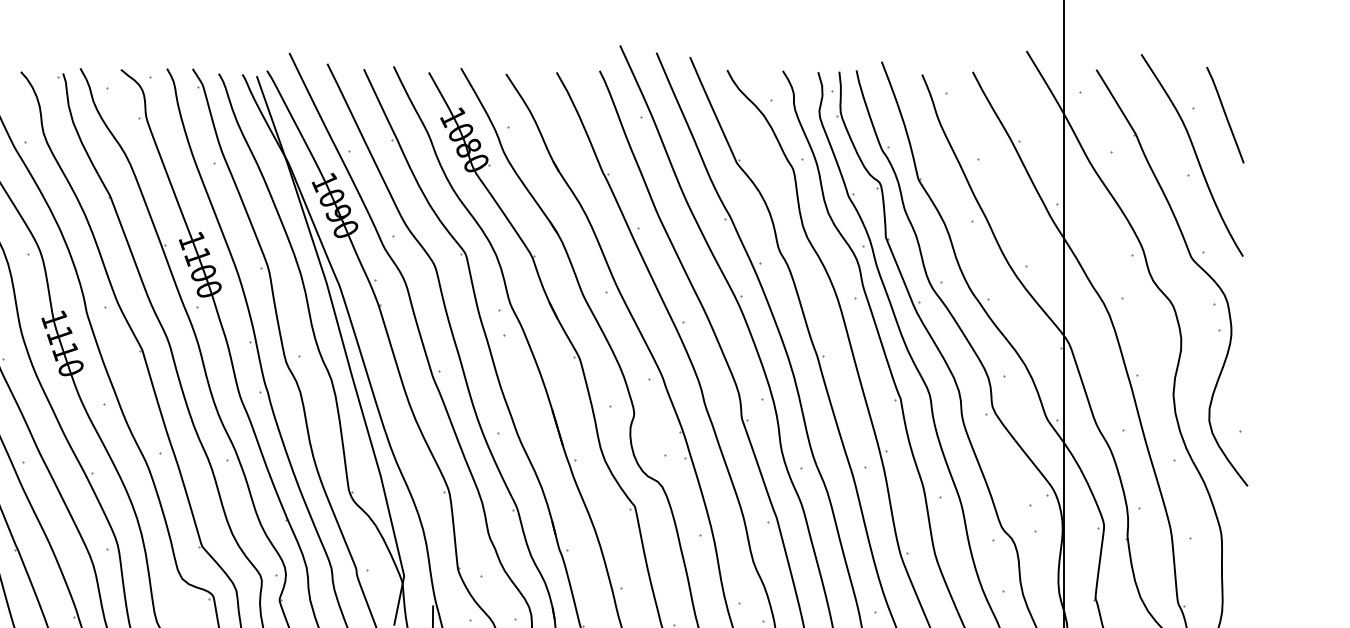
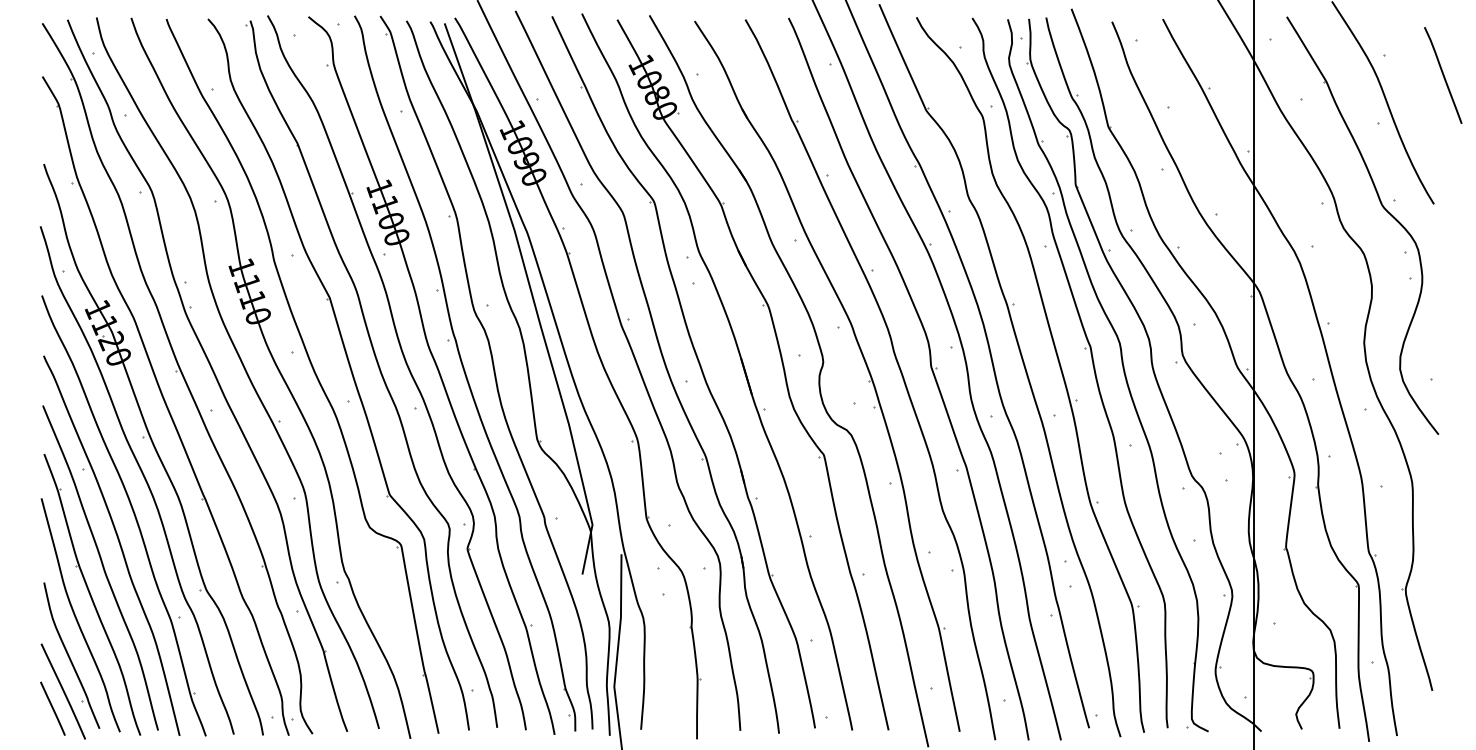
line: (1225, 115) -> (1443, 75), moved

